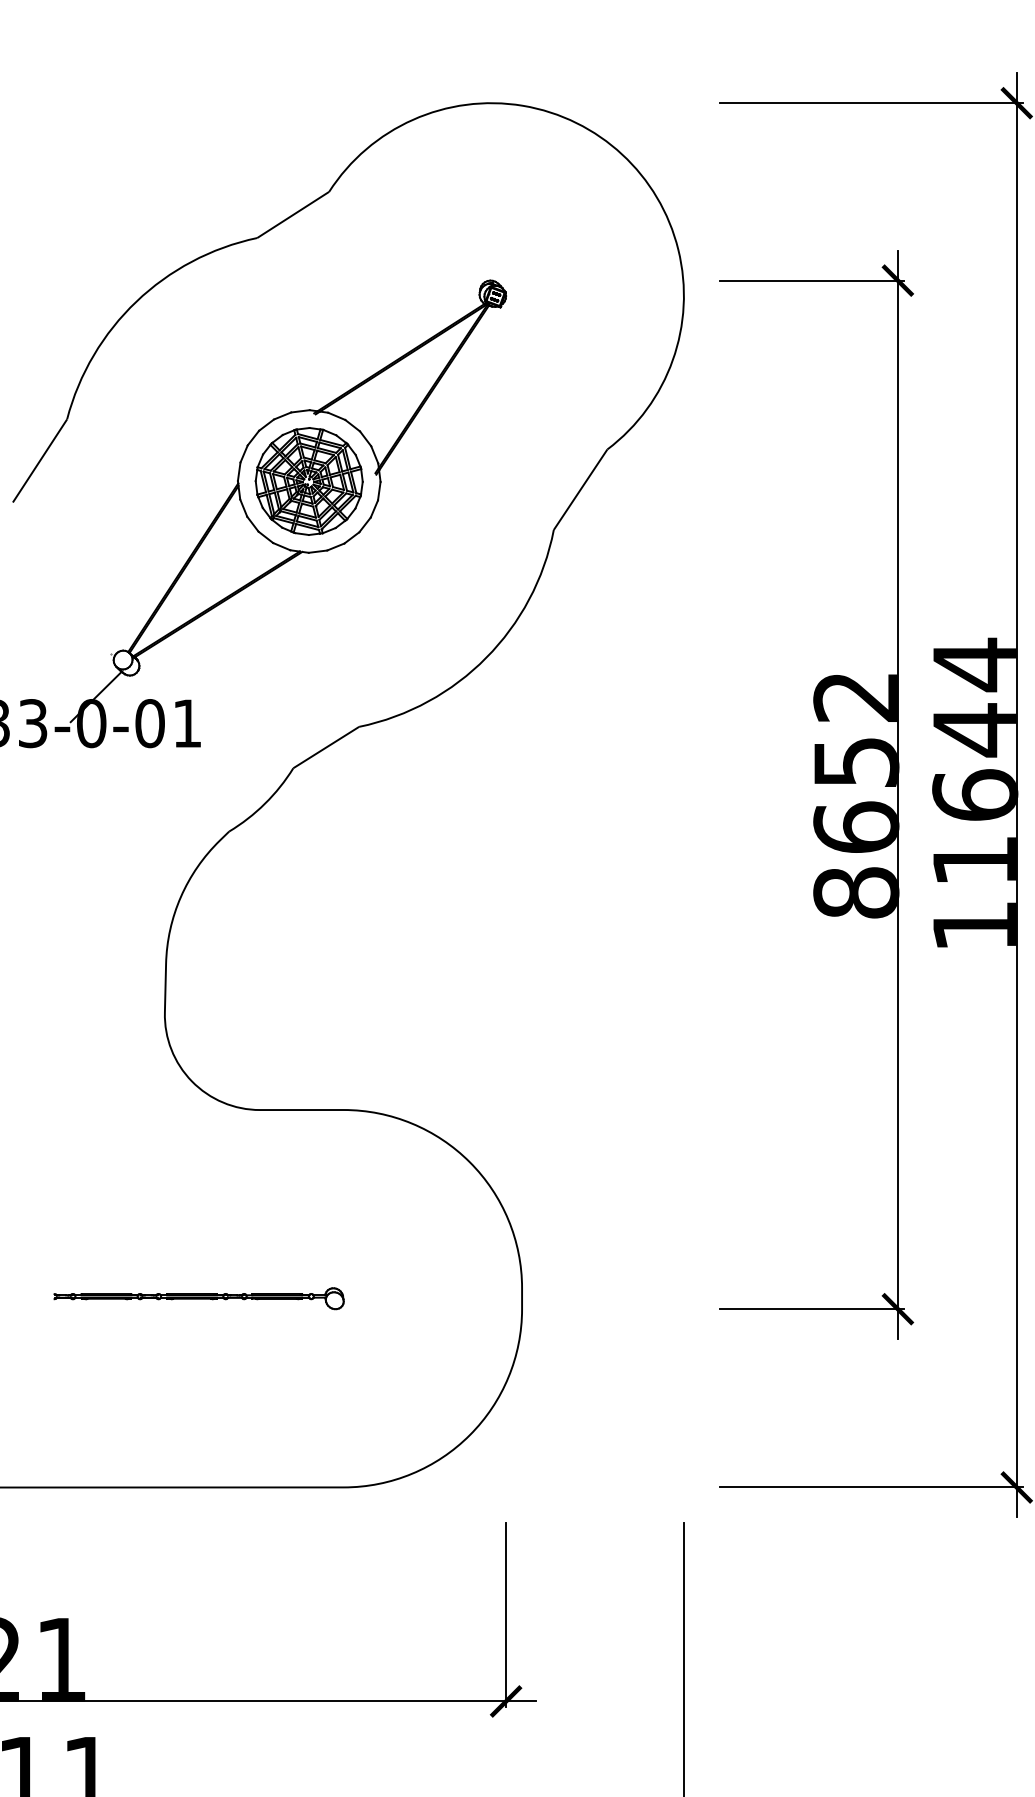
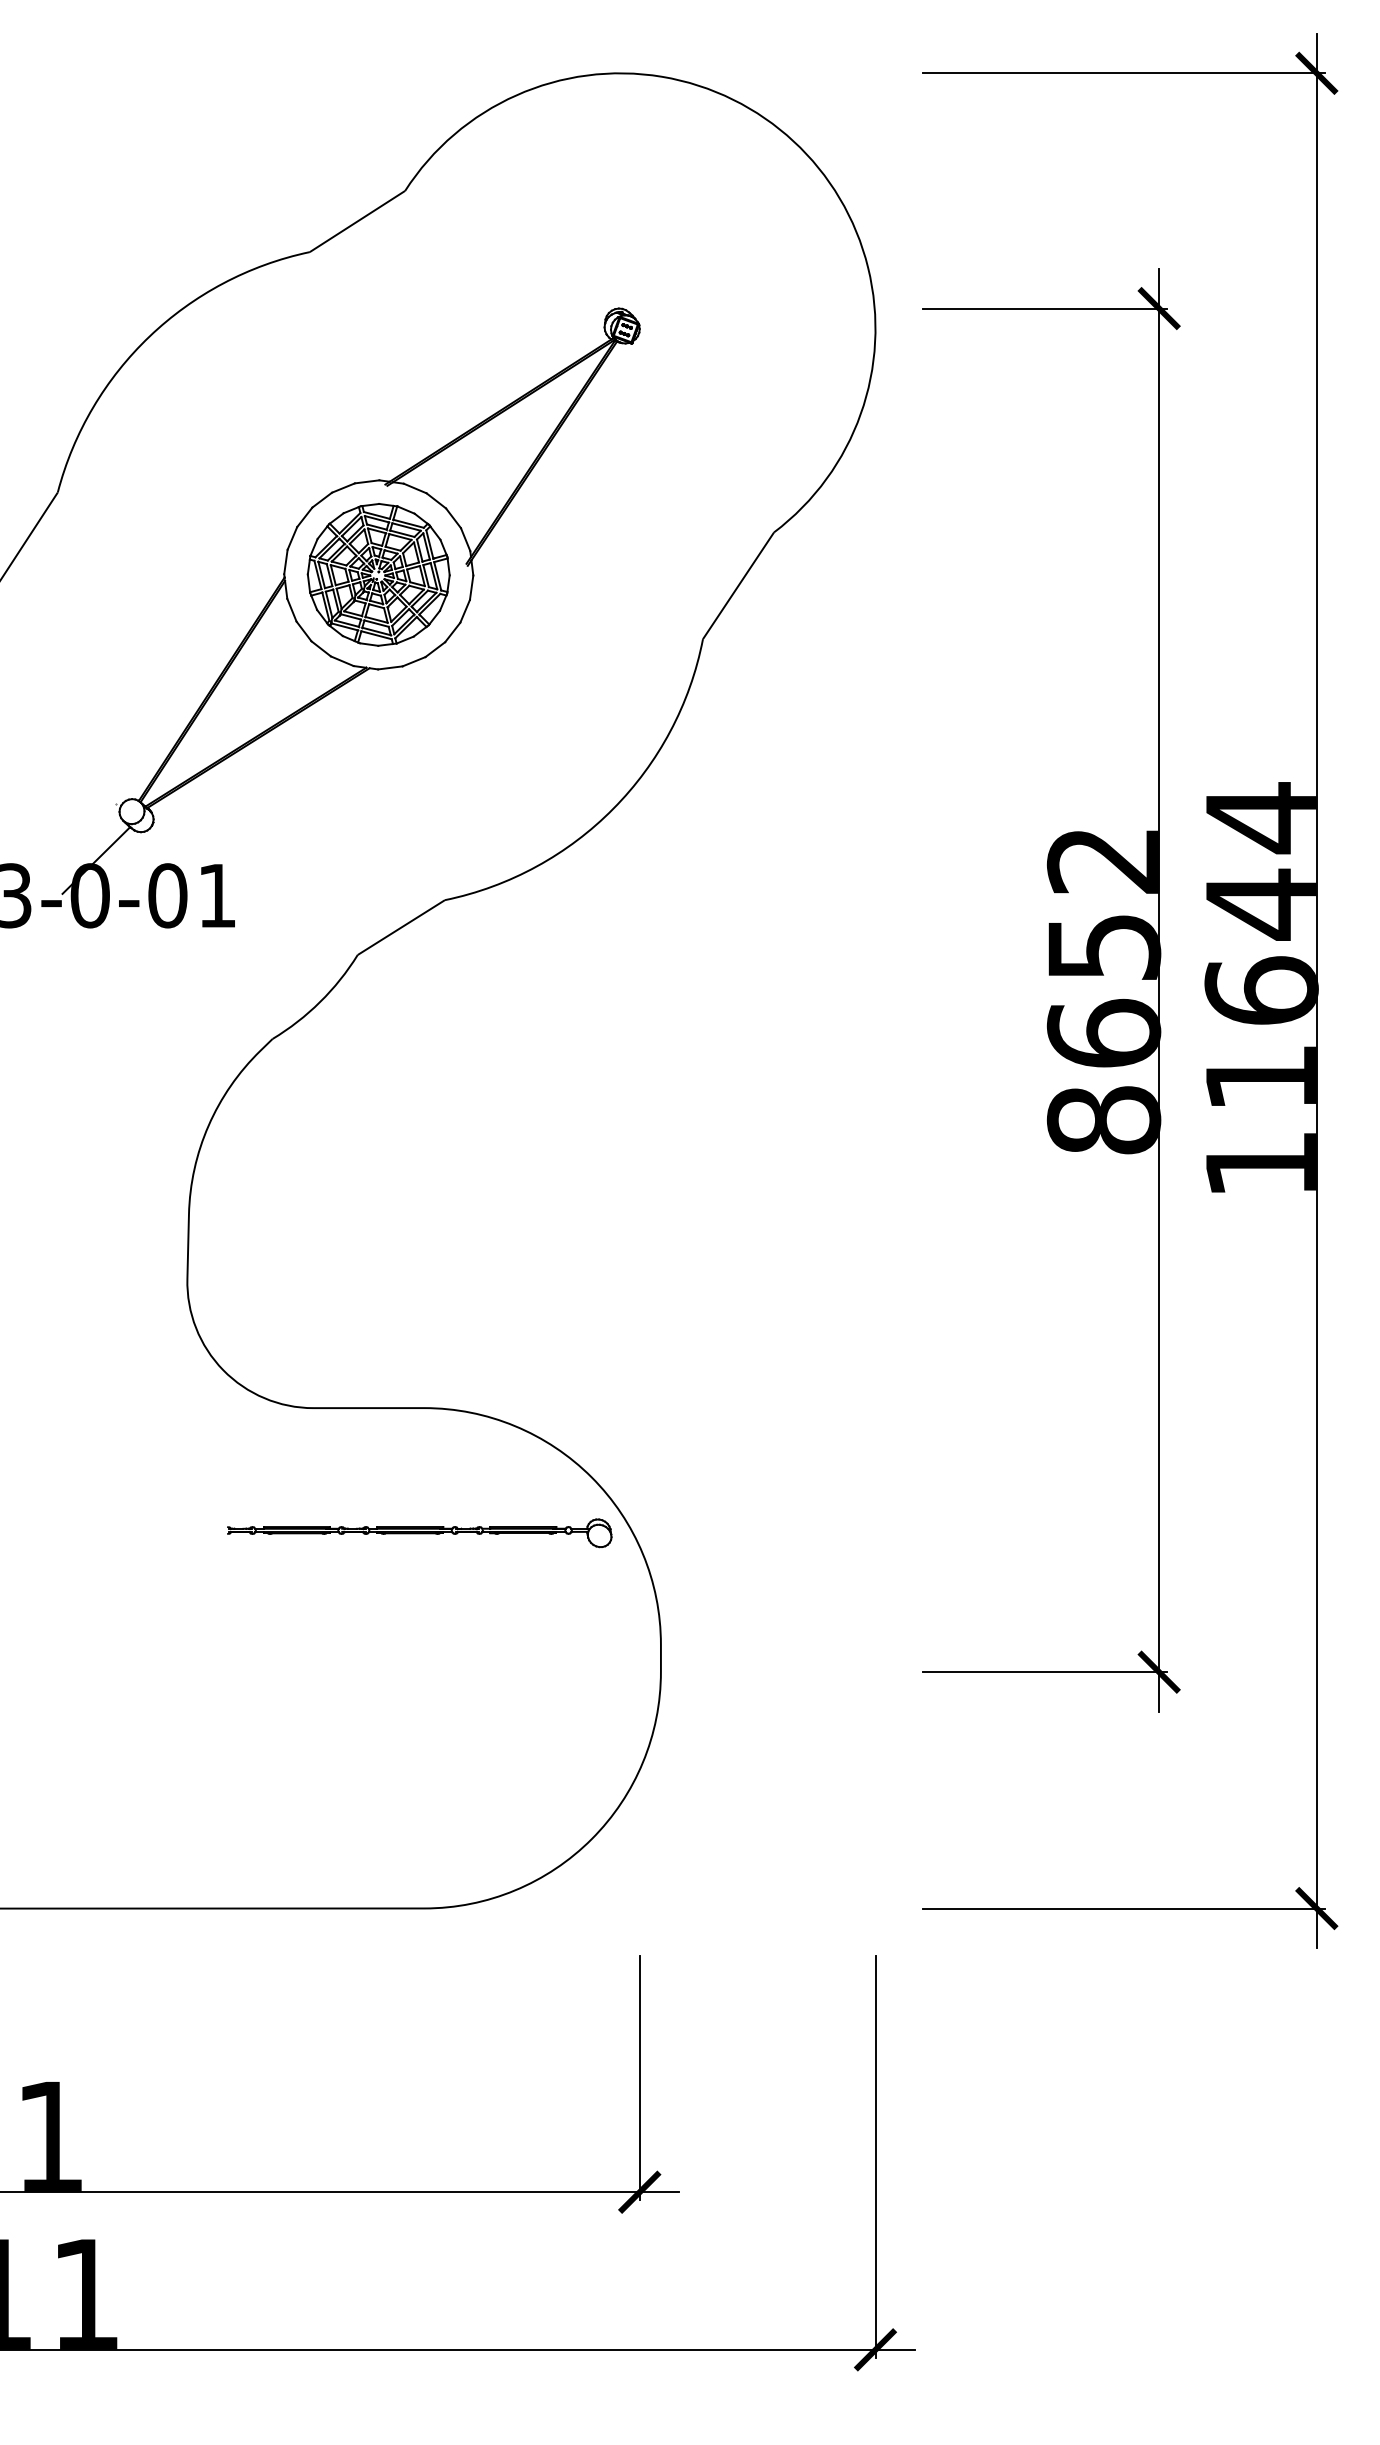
part: (198, 1298) -> (419, 1533), moved

